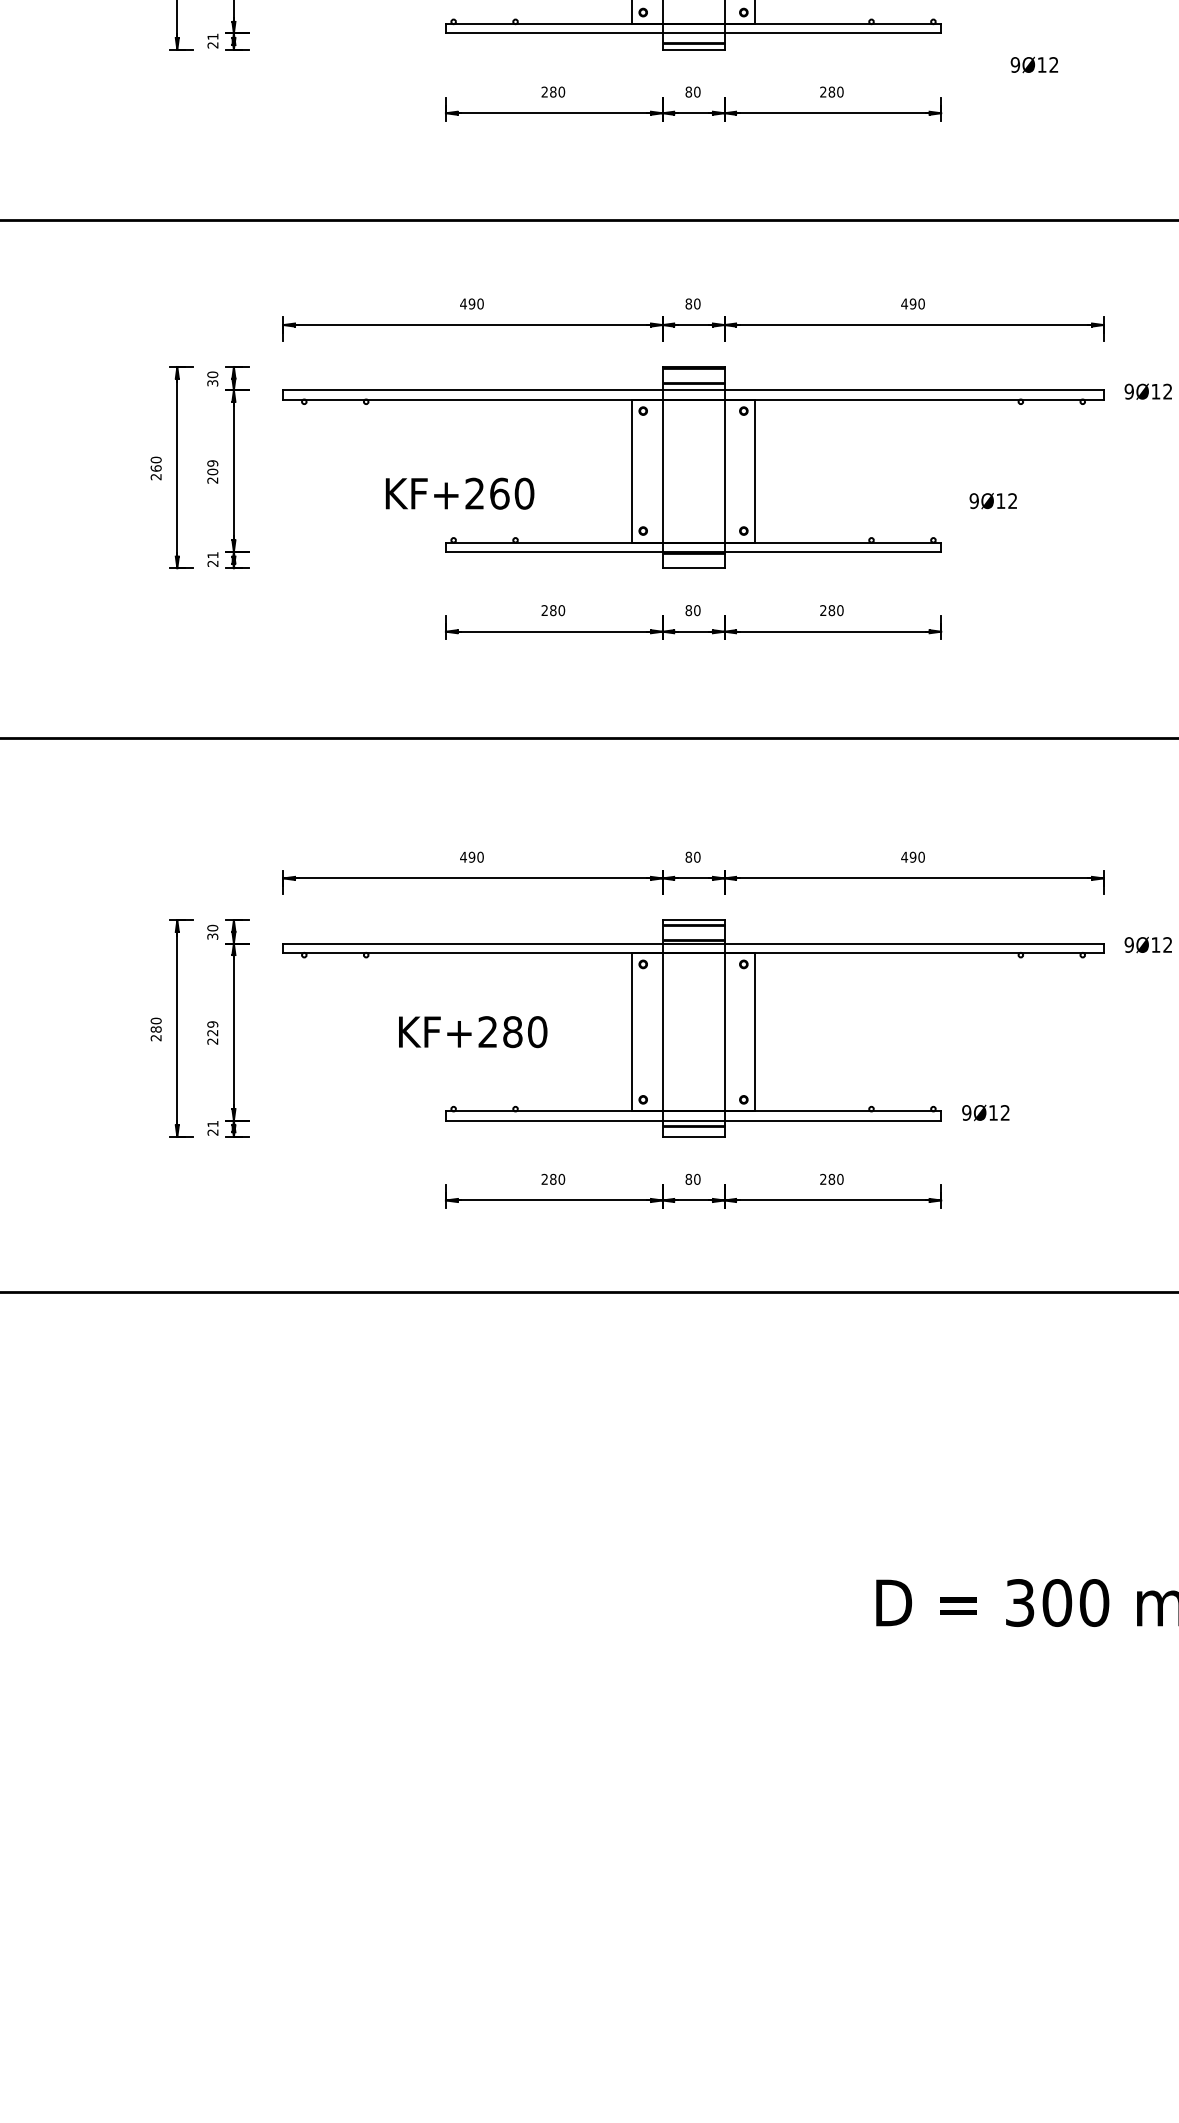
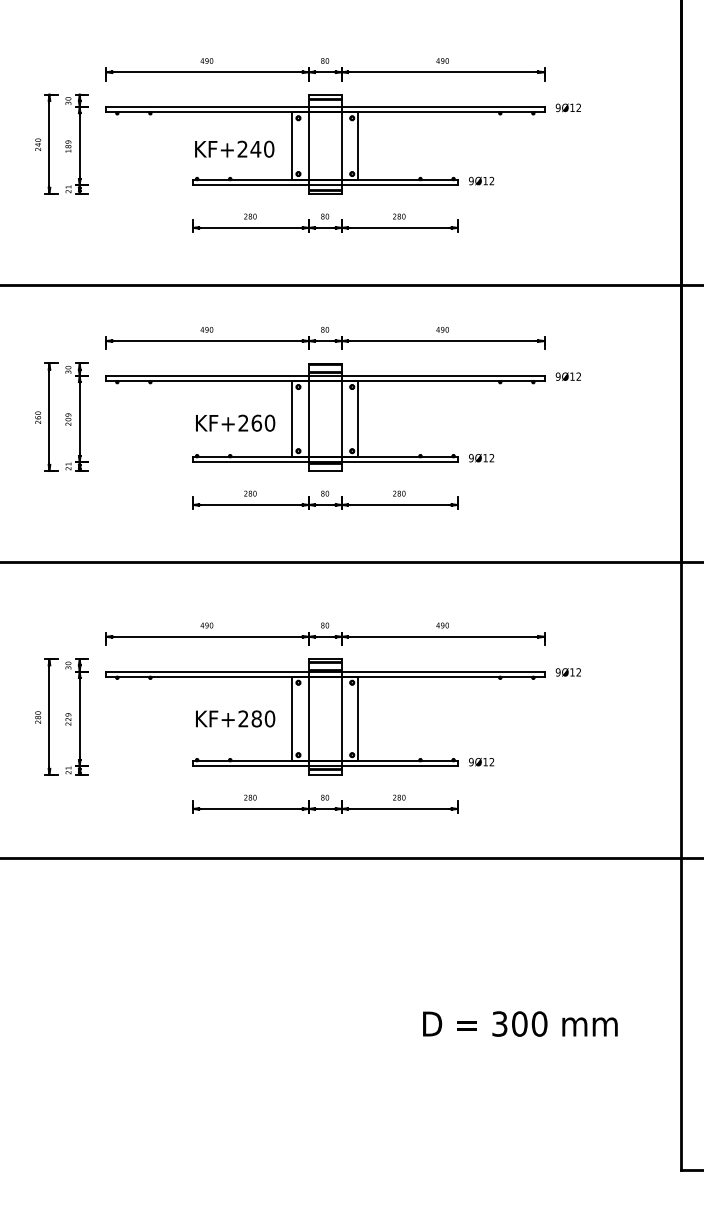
text: (1034, 63) -> (481, 180), moved
text: (459, 492) -> (235, 422), moved
text: (993, 501) -> (481, 458), moved
text: (473, 1031) -> (235, 718), moved

